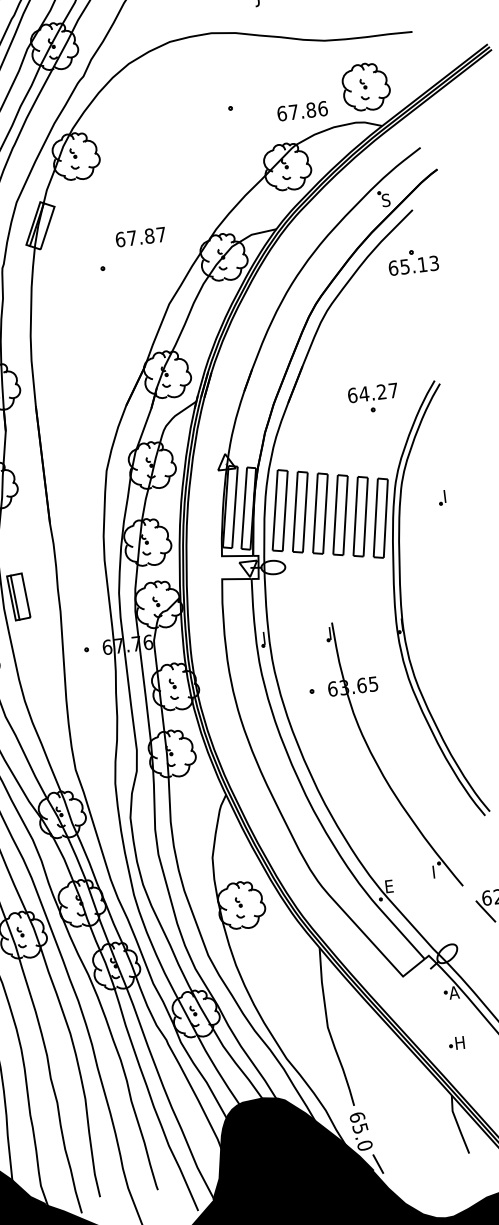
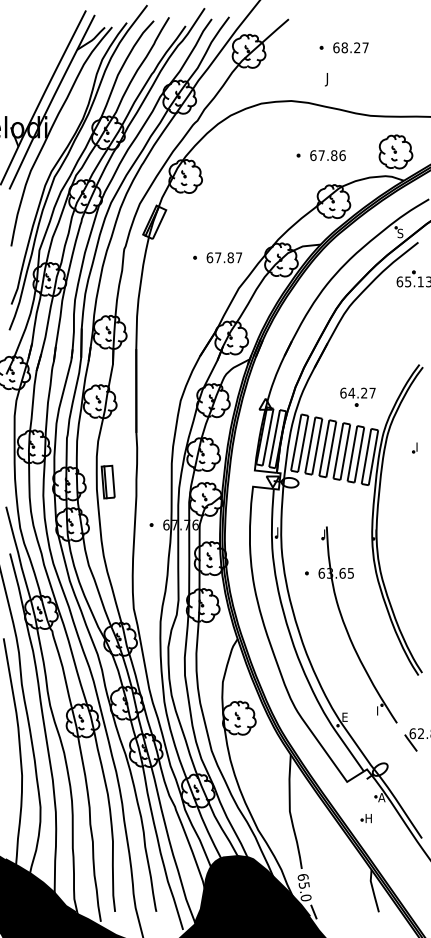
text: (301, 111) -> (327, 155), moved
text: (139, 236) -> (223, 257), moved
part: (372, 397) -> (357, 396), moved
part: (455, 1043) -> (365, 818), moved

